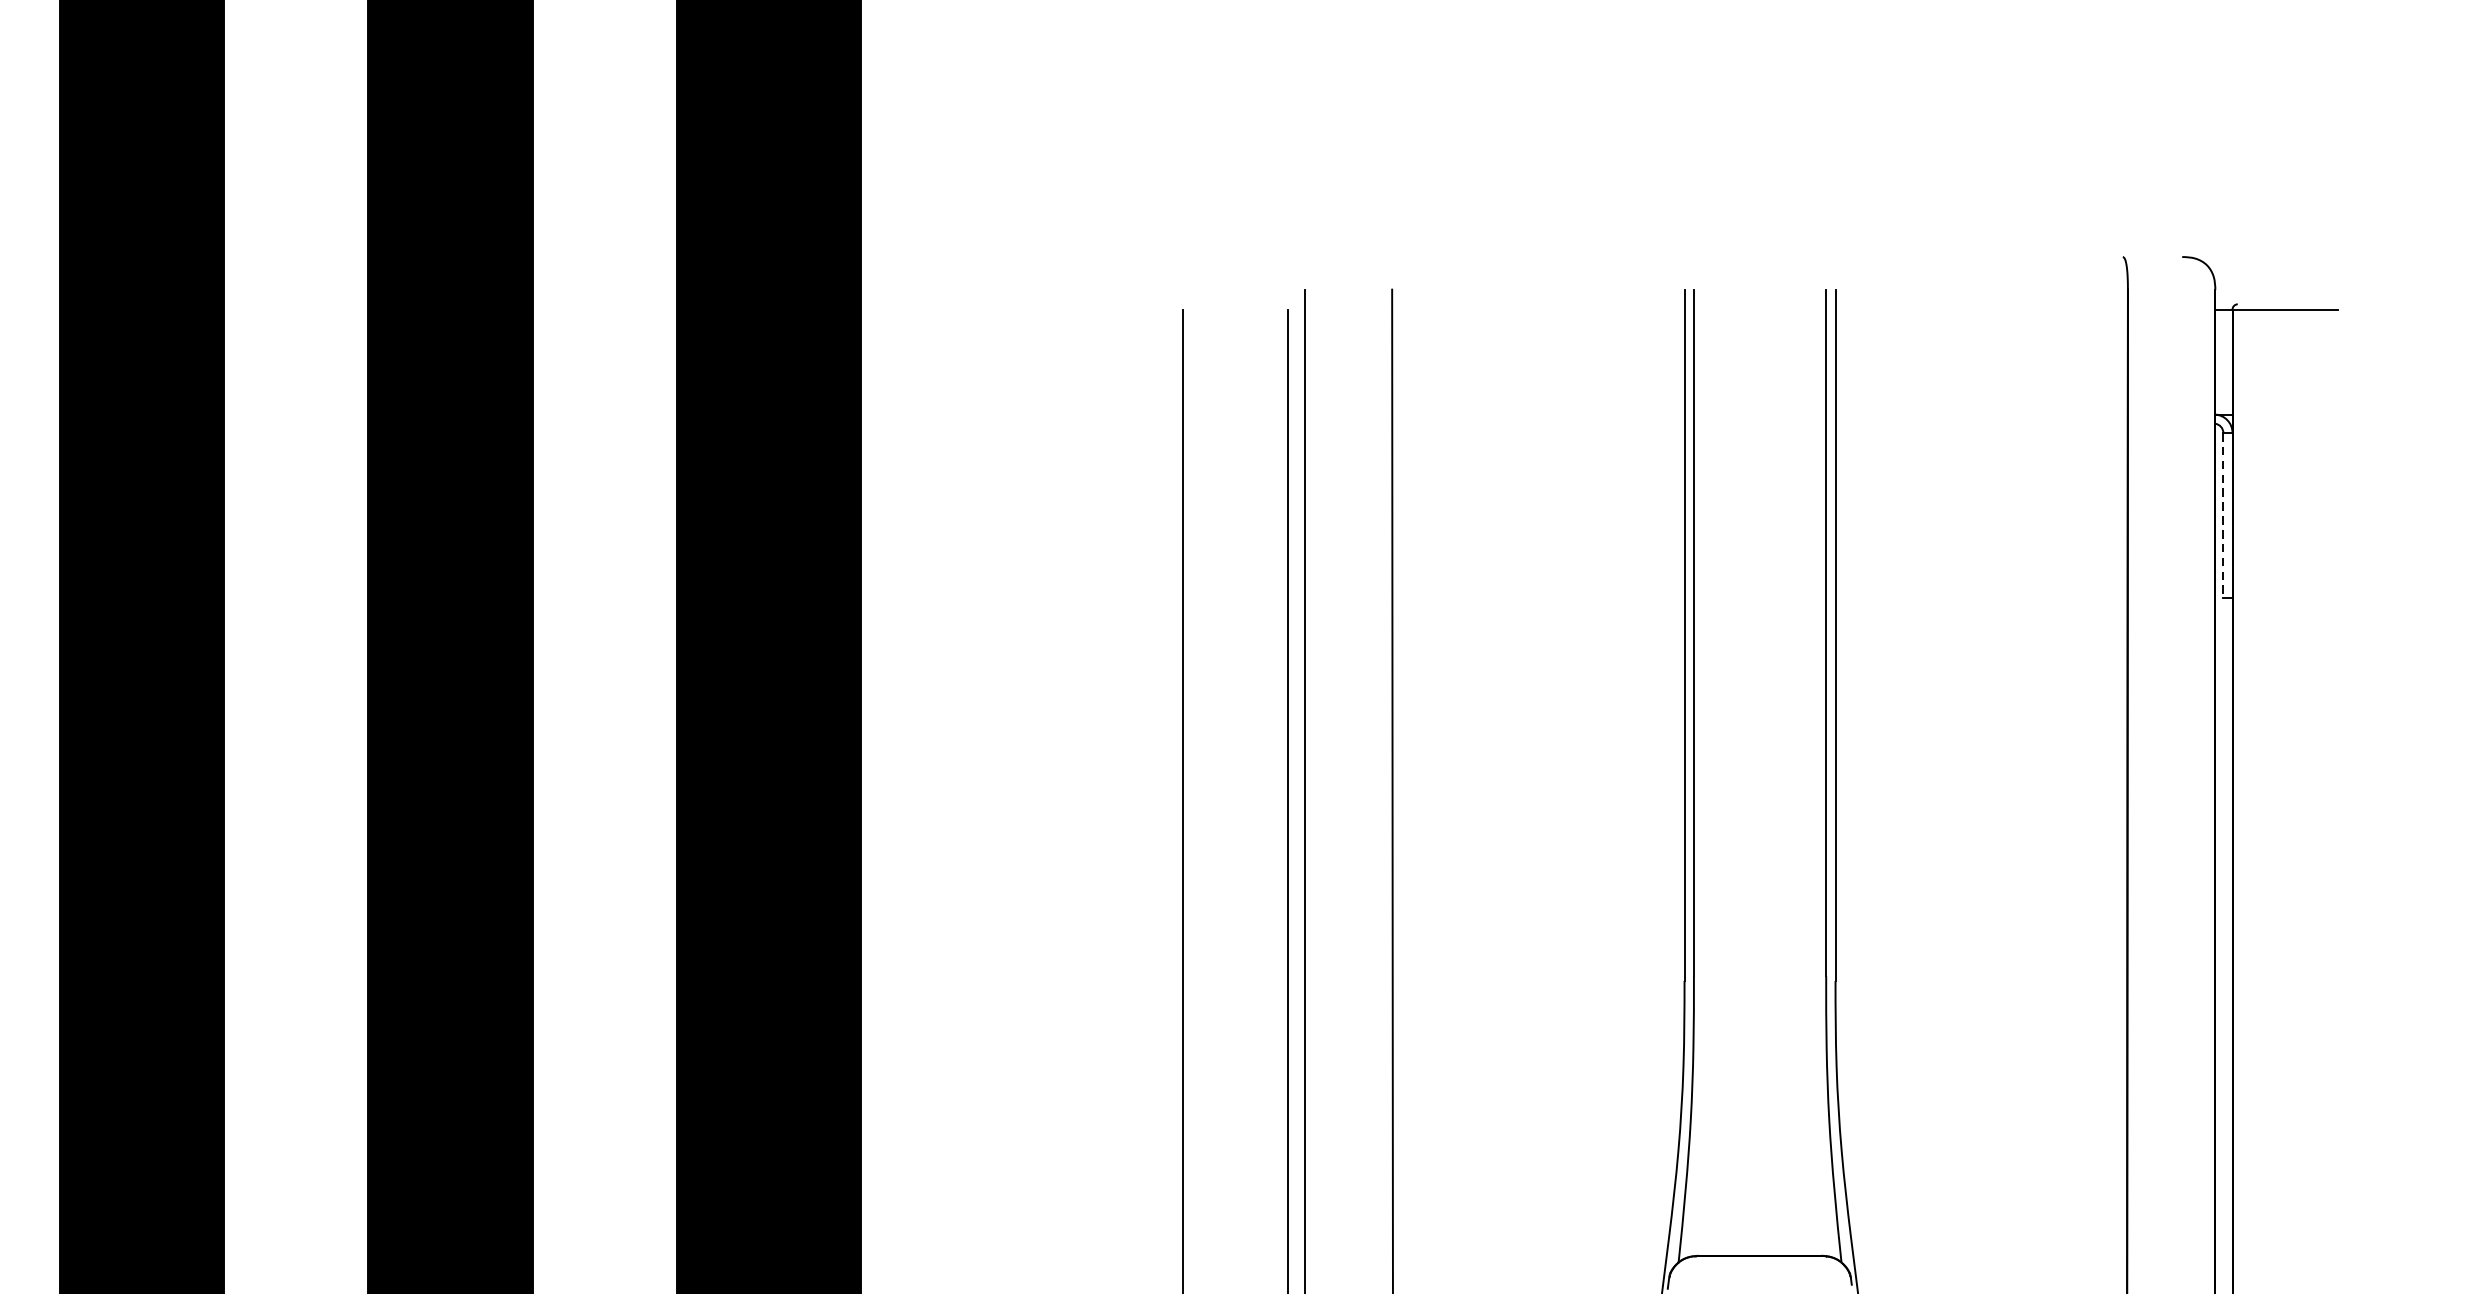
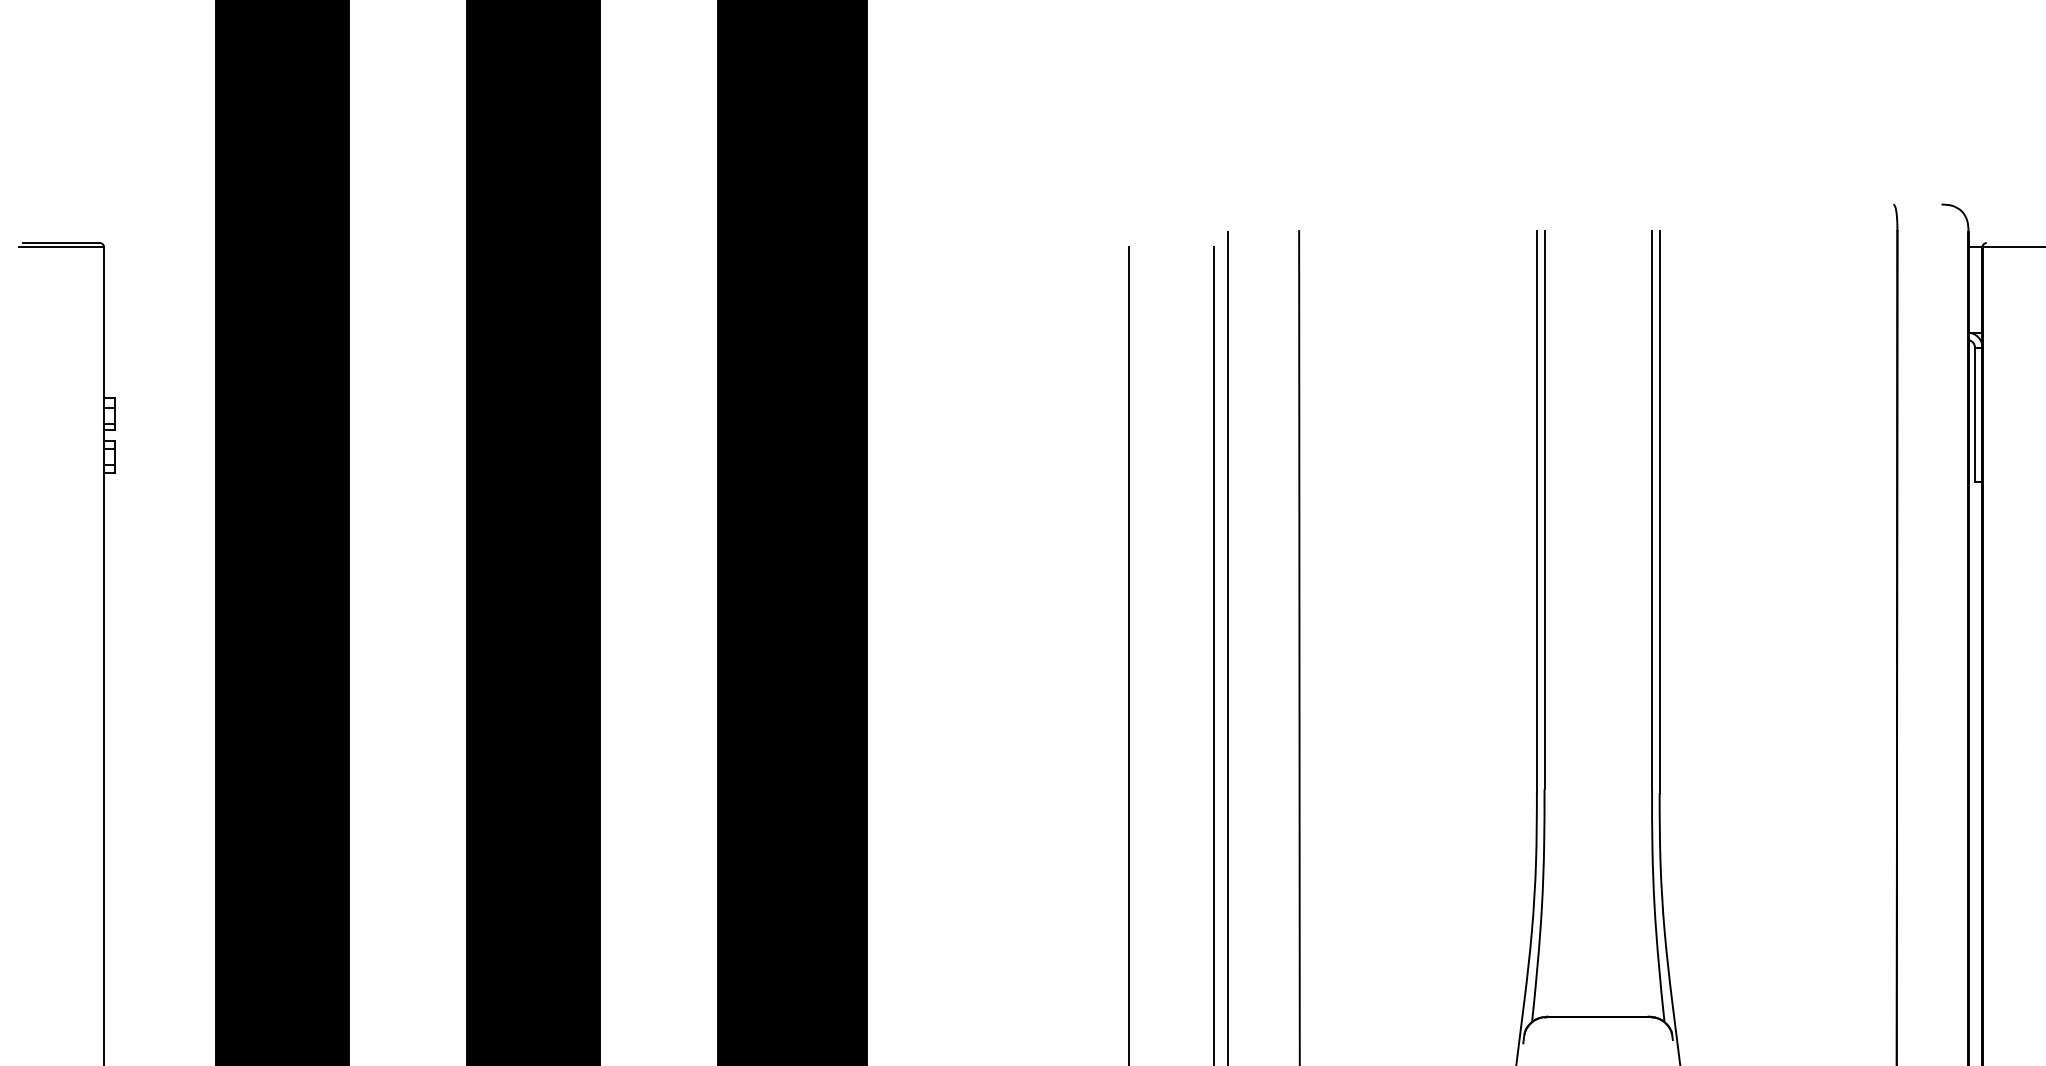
line: (2223, 516) -> (1975, 415), dashed -> solid

